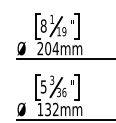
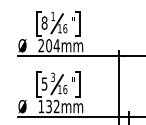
text: (64, 31) -> (65, 28), 19 -> 16
text: (58, 92) -> (59, 89), 36 -> 16

